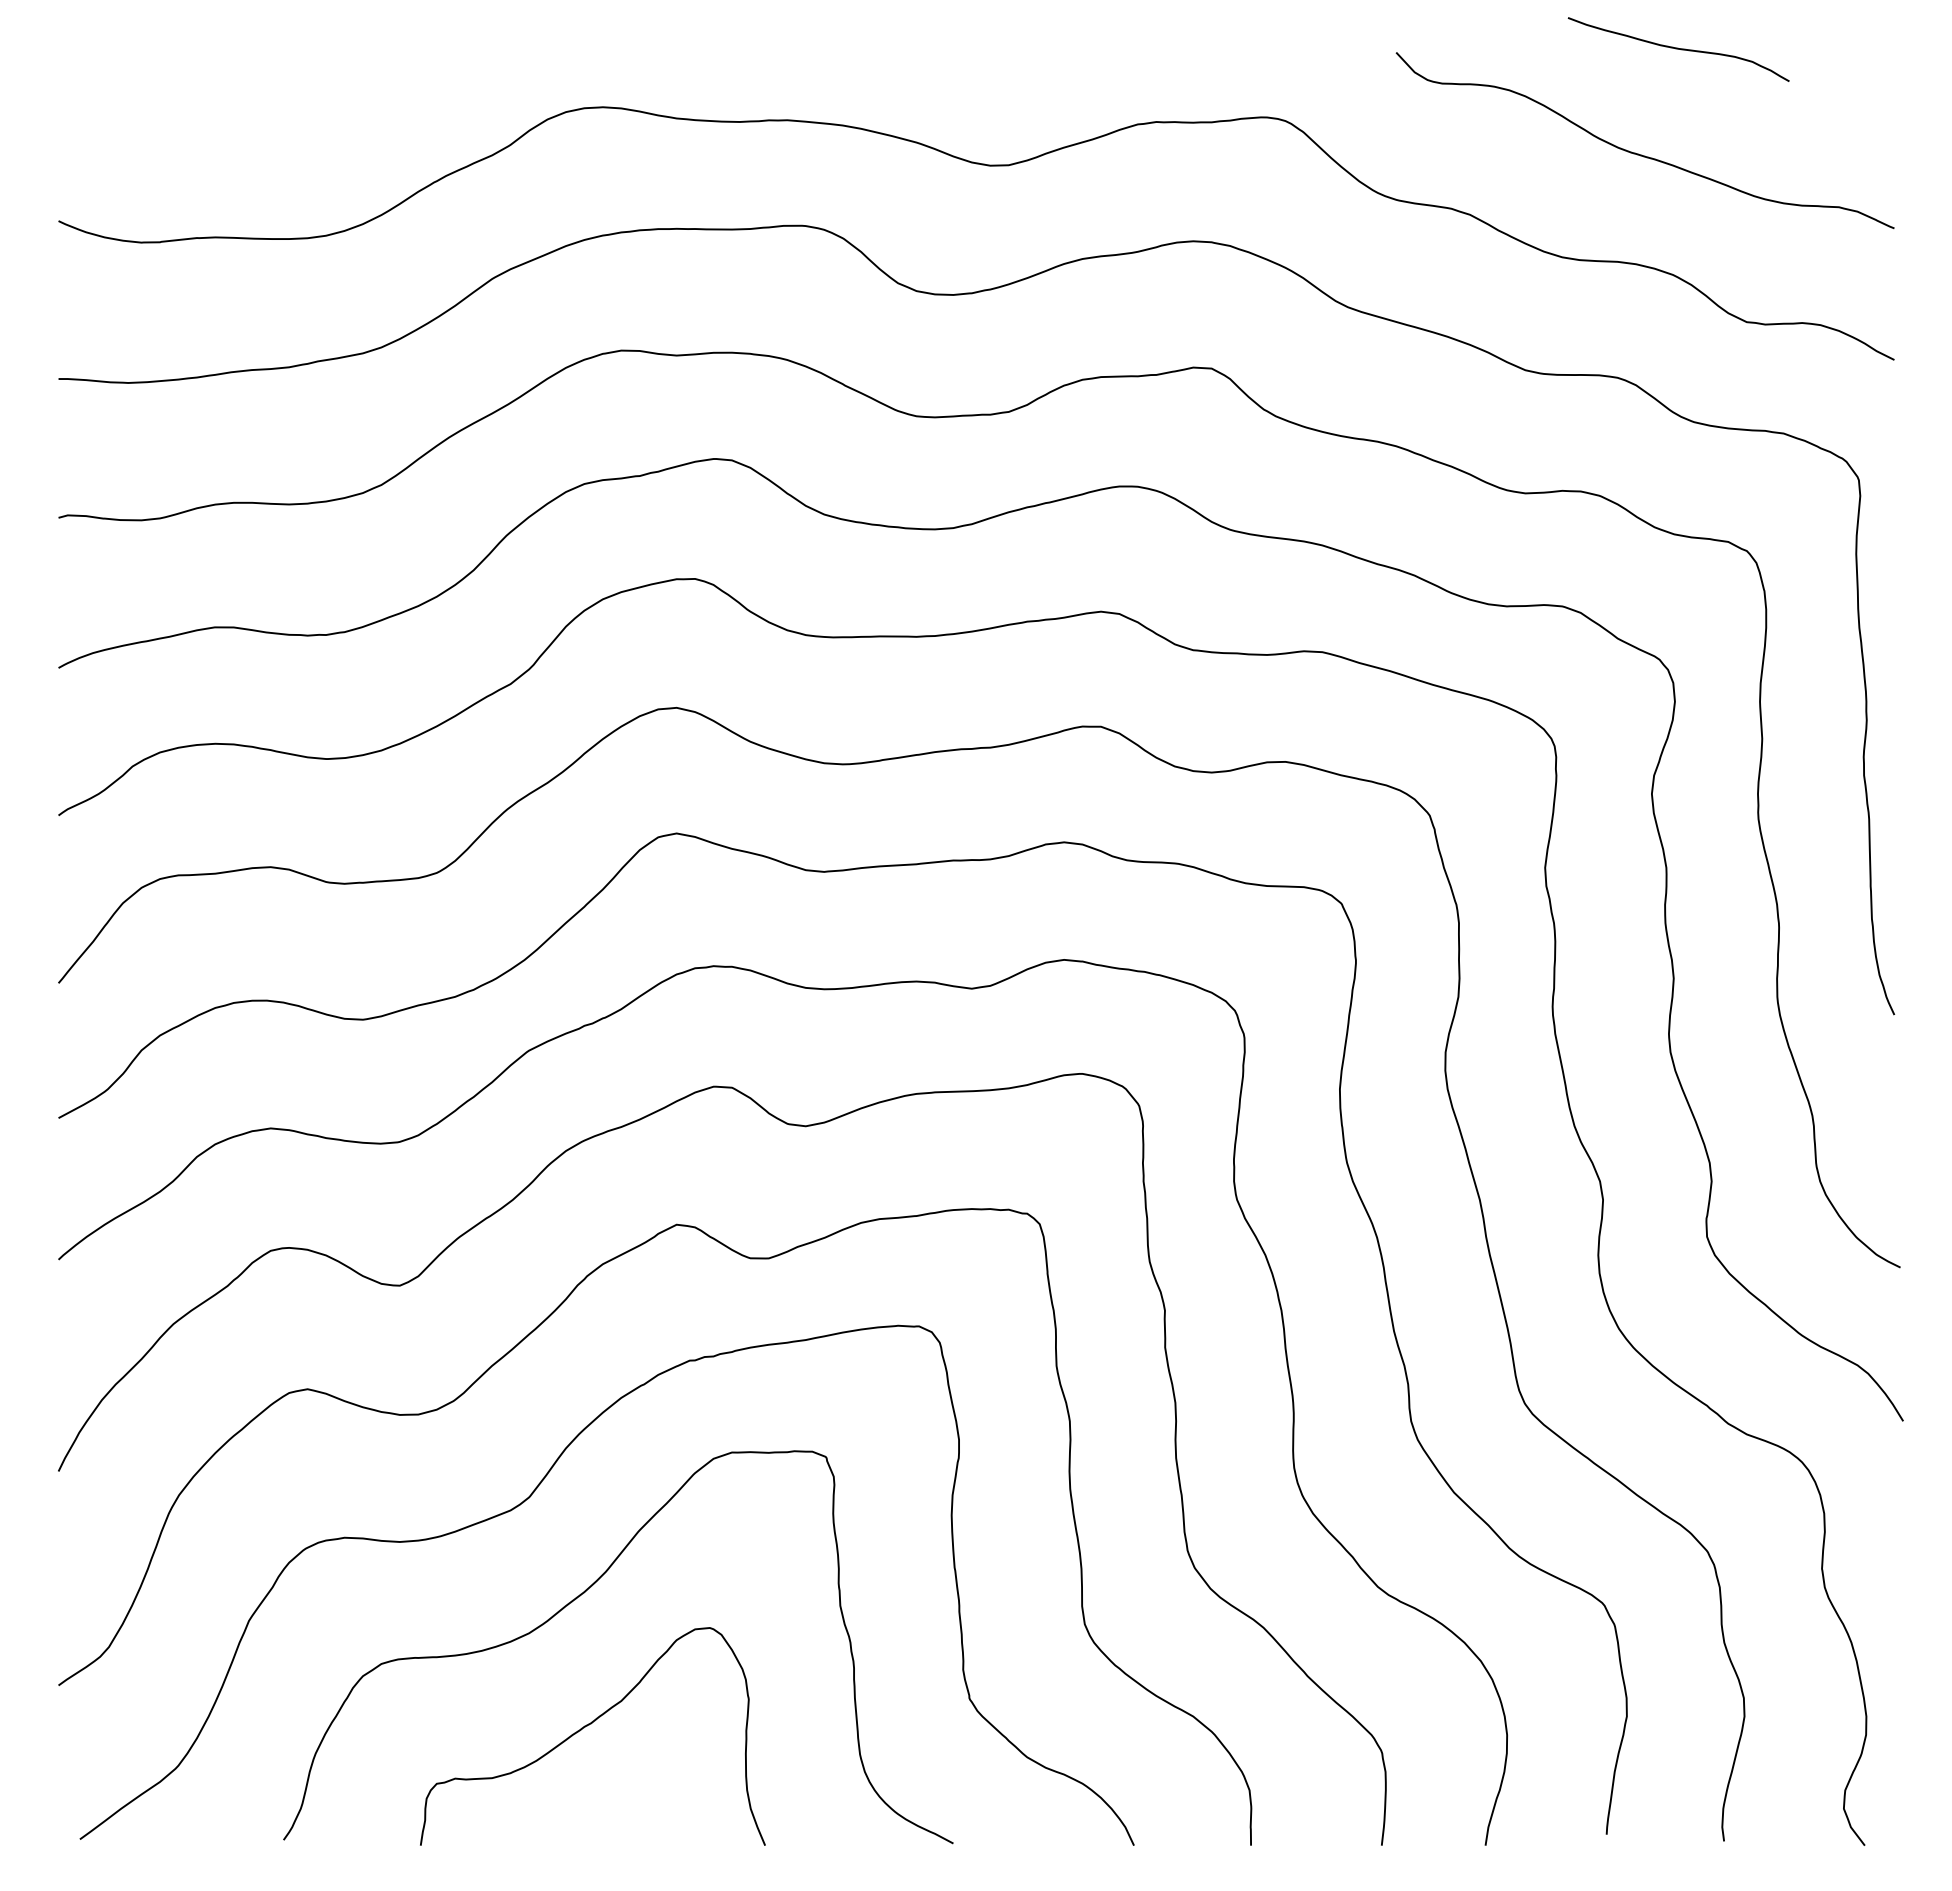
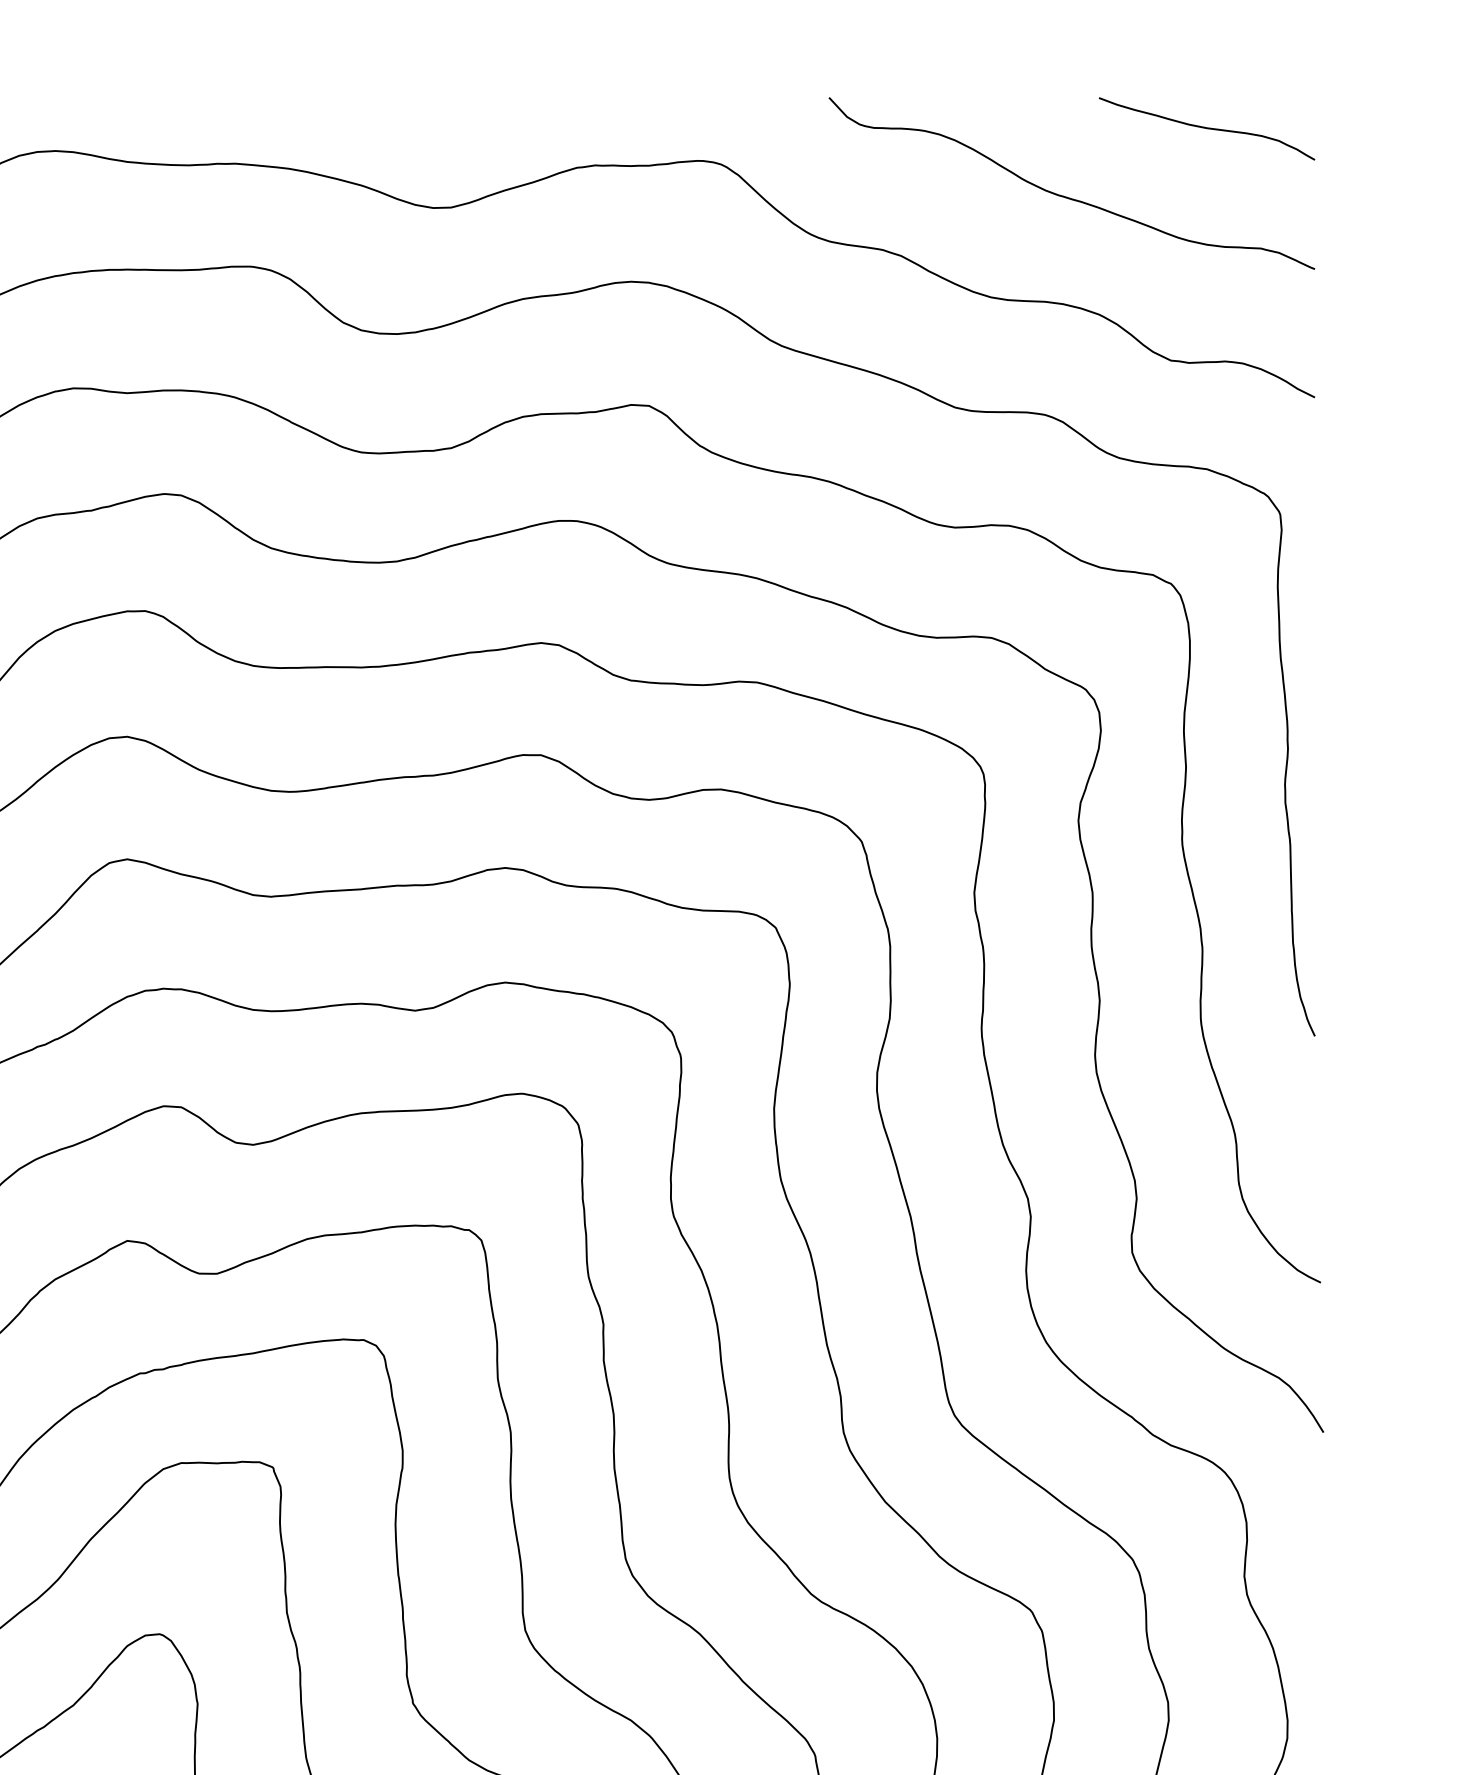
curve: (1678, 49) -> (1206, 128), moved

